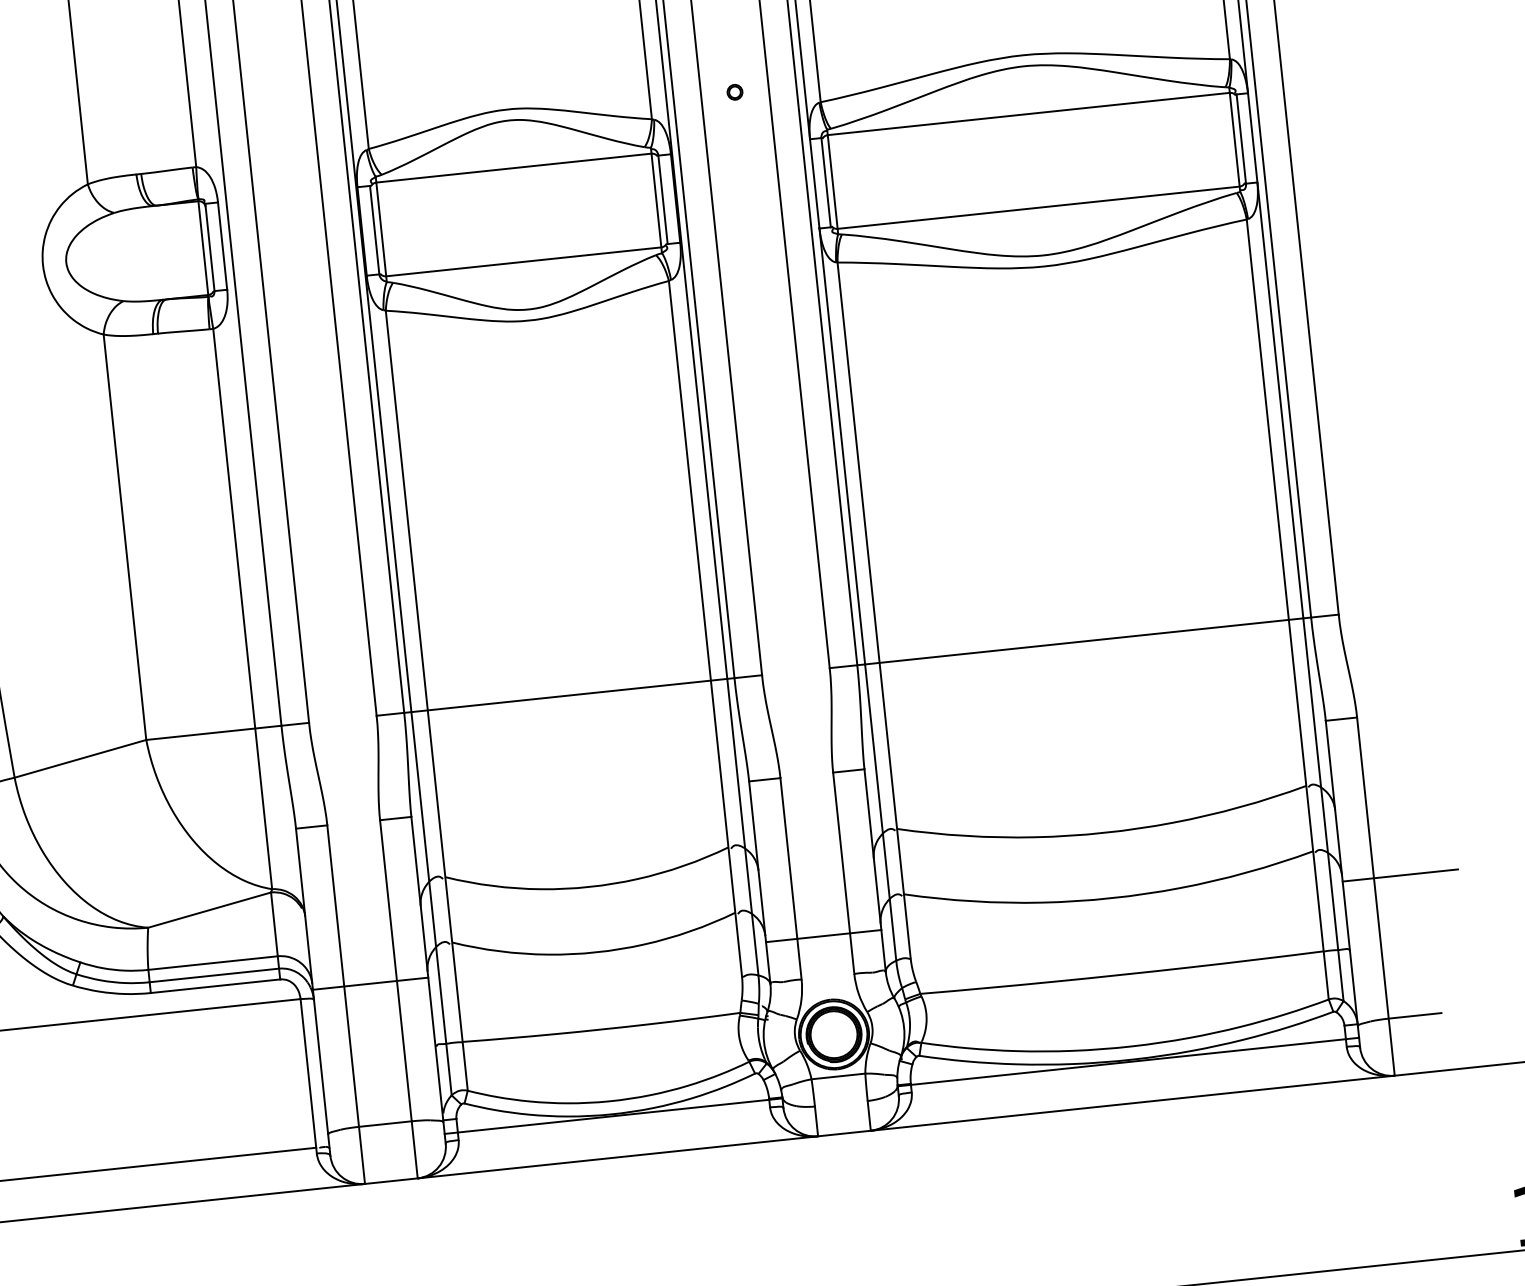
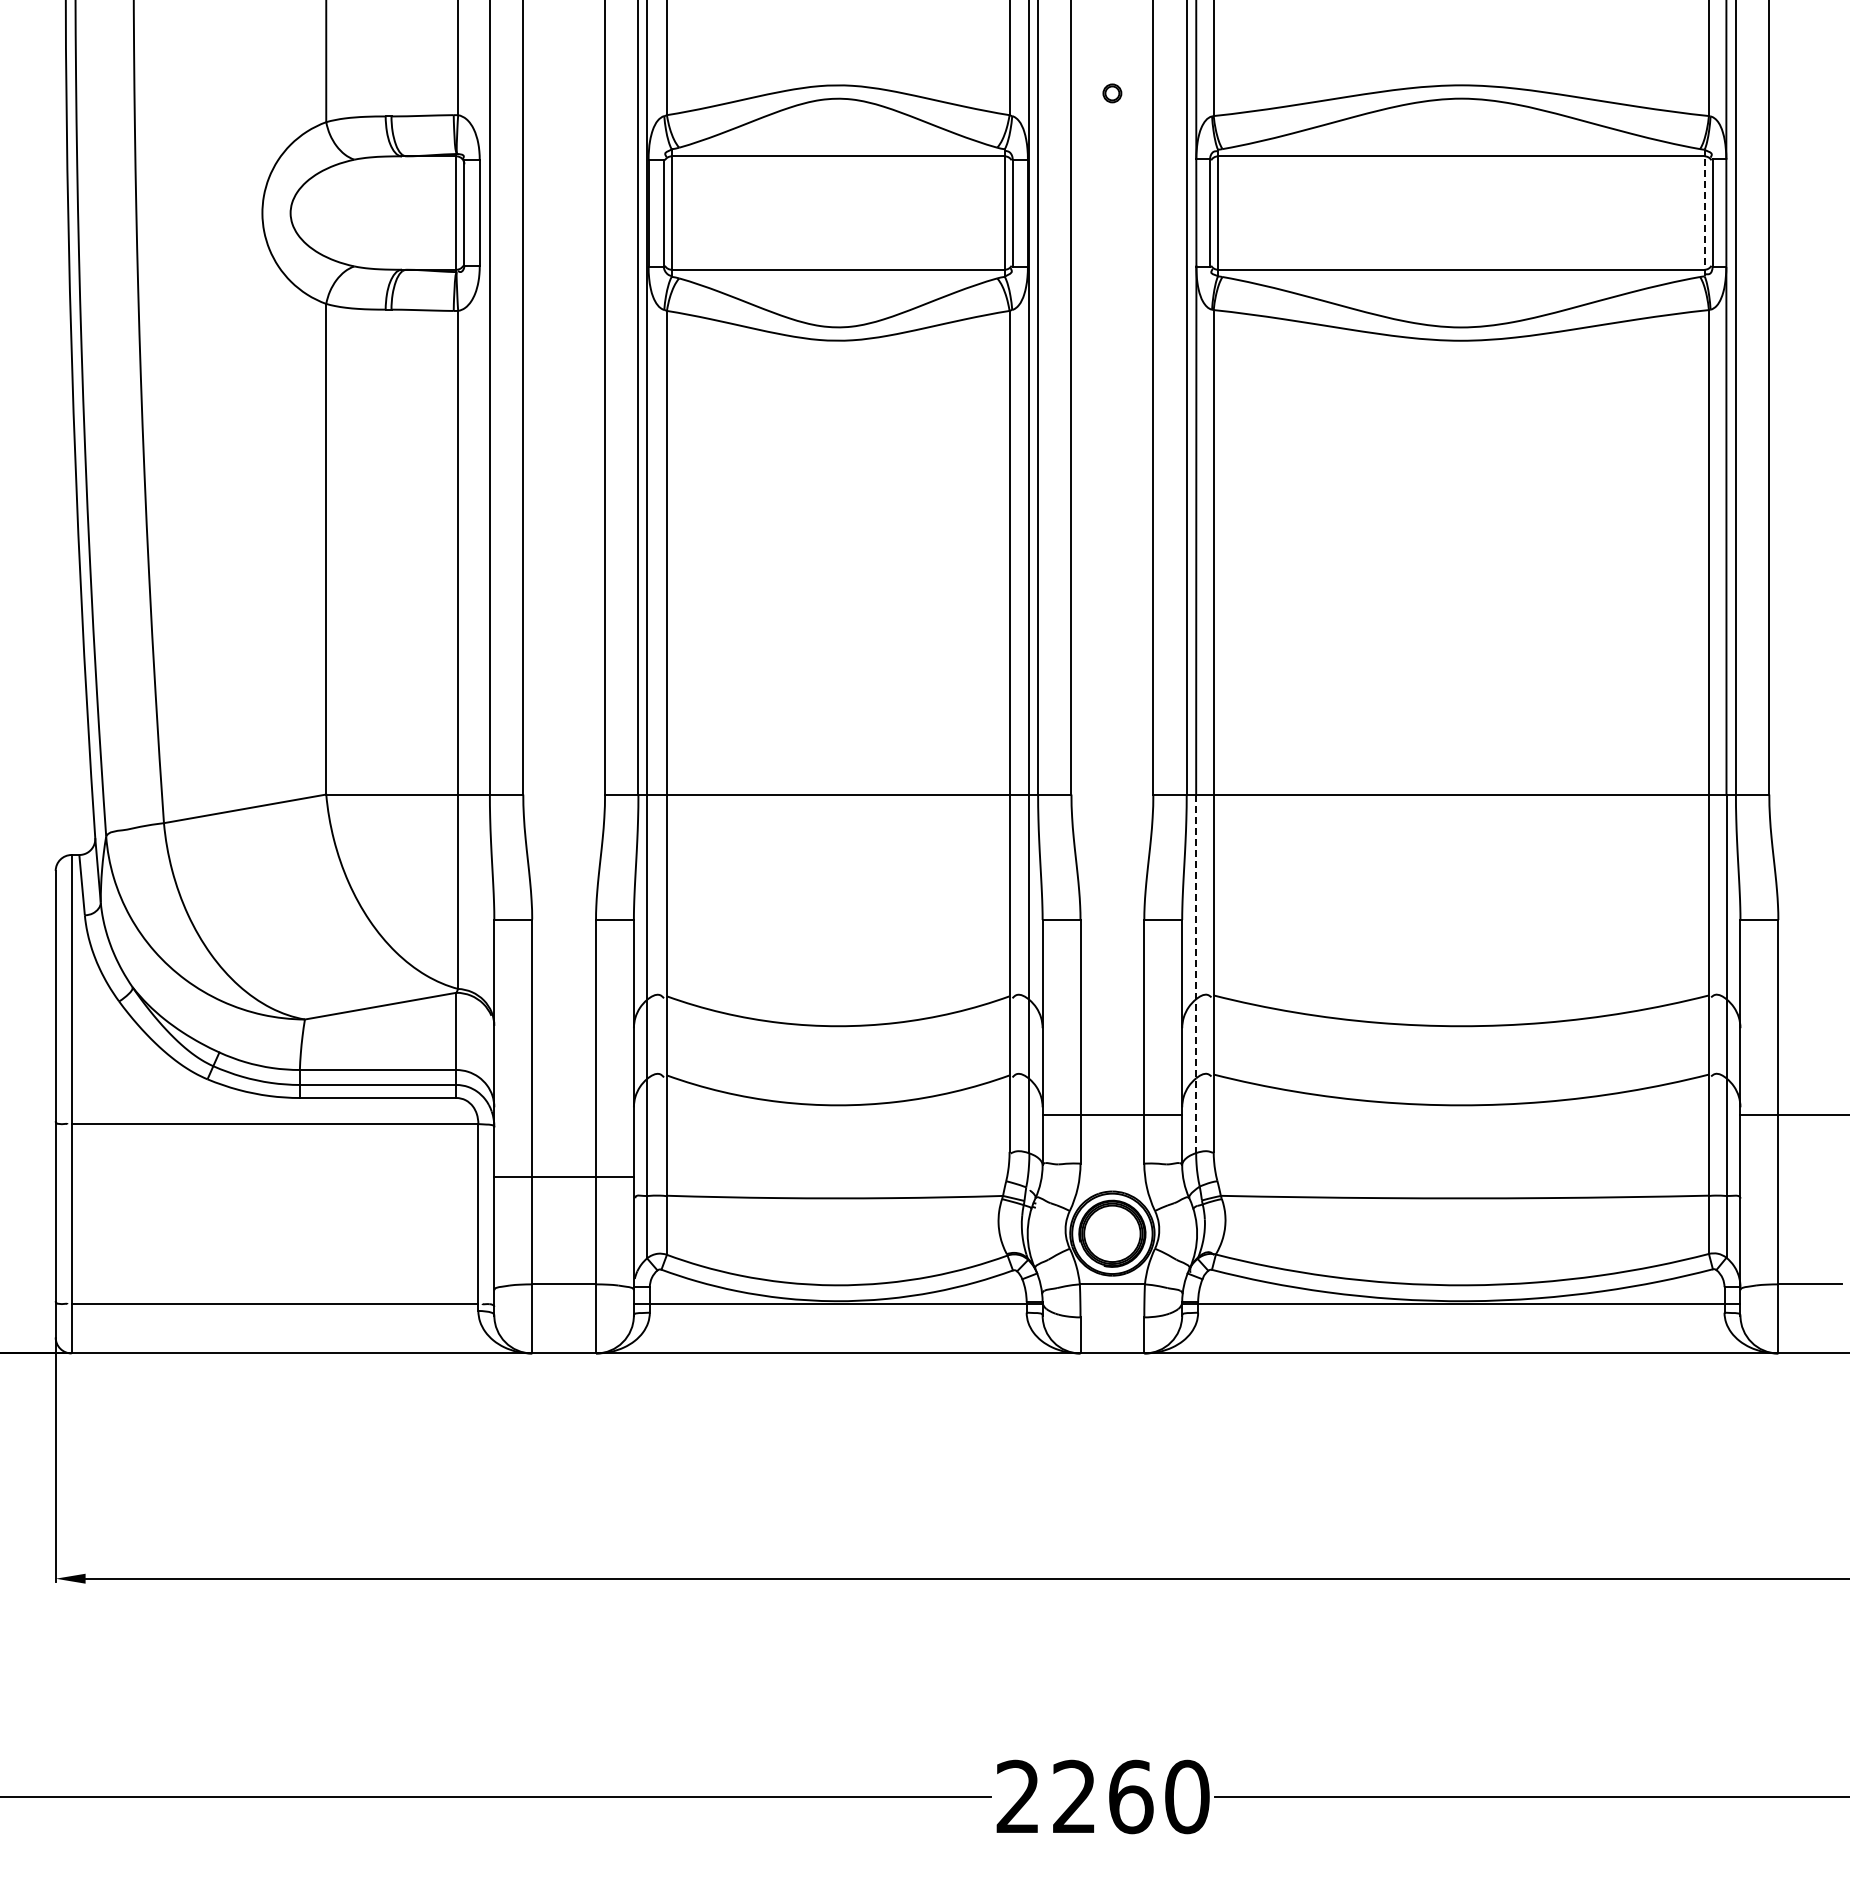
line: (1234, 139) -> (1704, 212), solid -> dashed
line: (881, 813) -> (1196, 974), solid -> dashed
line: (370, 983) -> (563, 1176), moved

